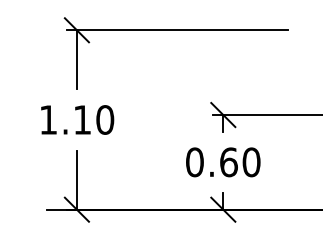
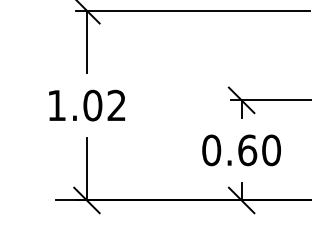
text: (93, 119) -> (104, 105), 1.10 -> 1.02

